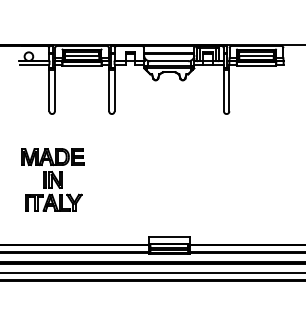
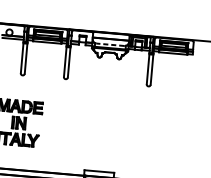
line: (169, 61) -> (110, 44), solid -> dashed

